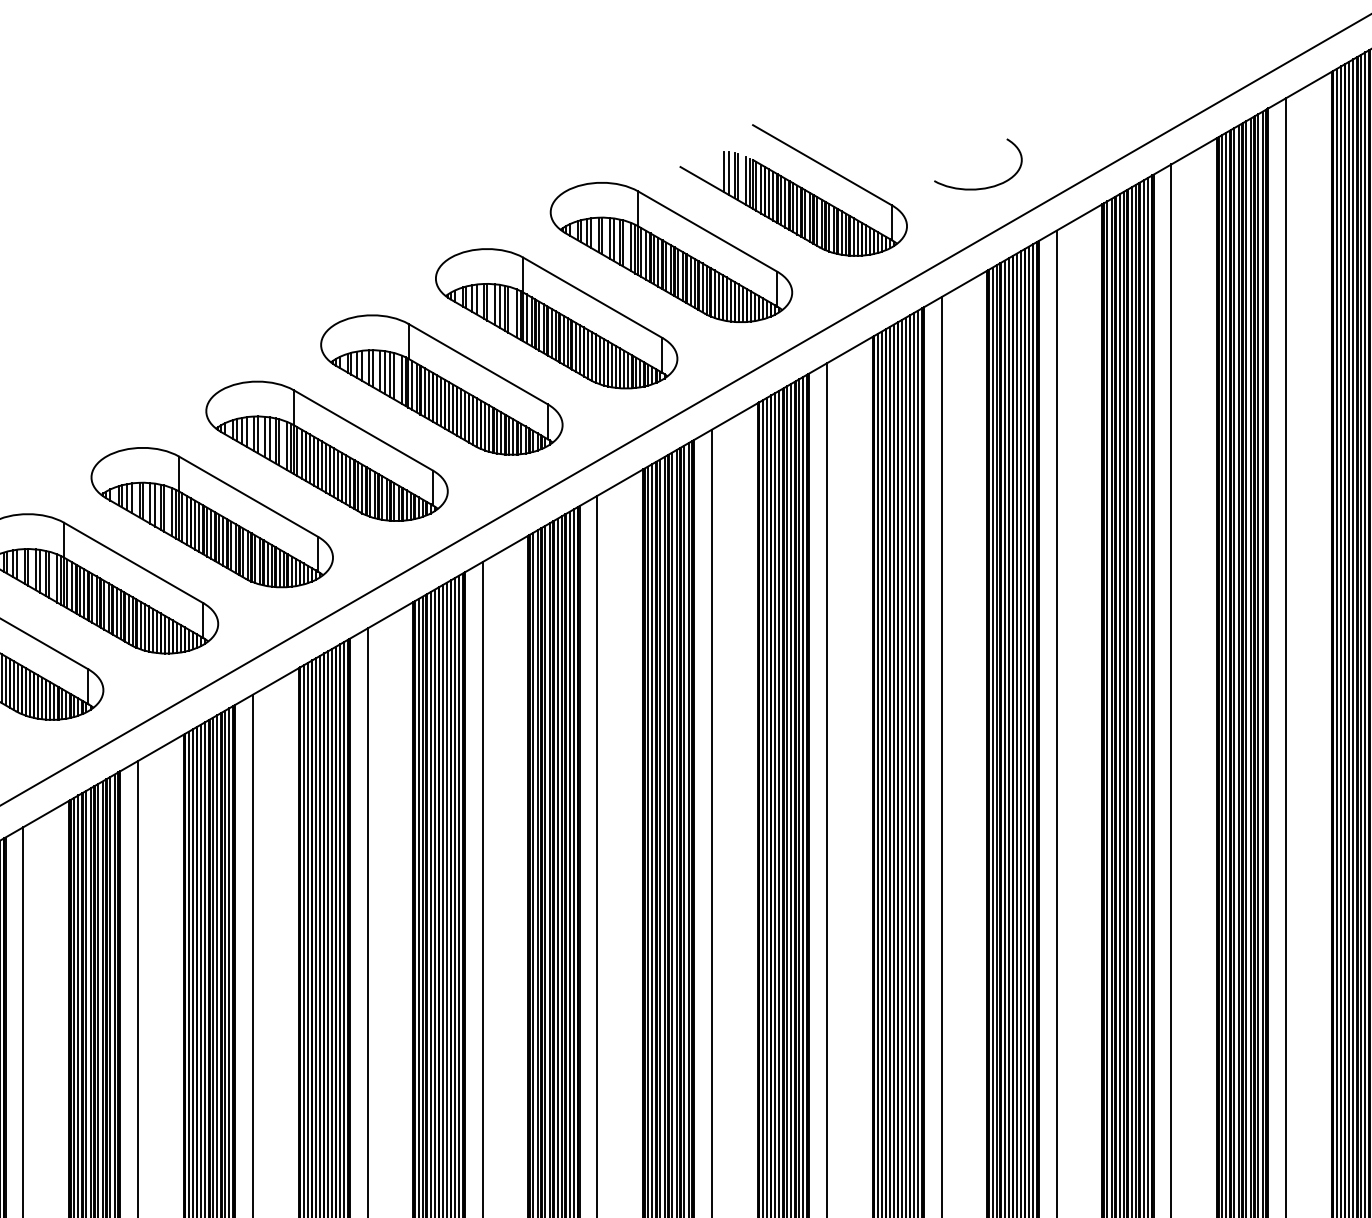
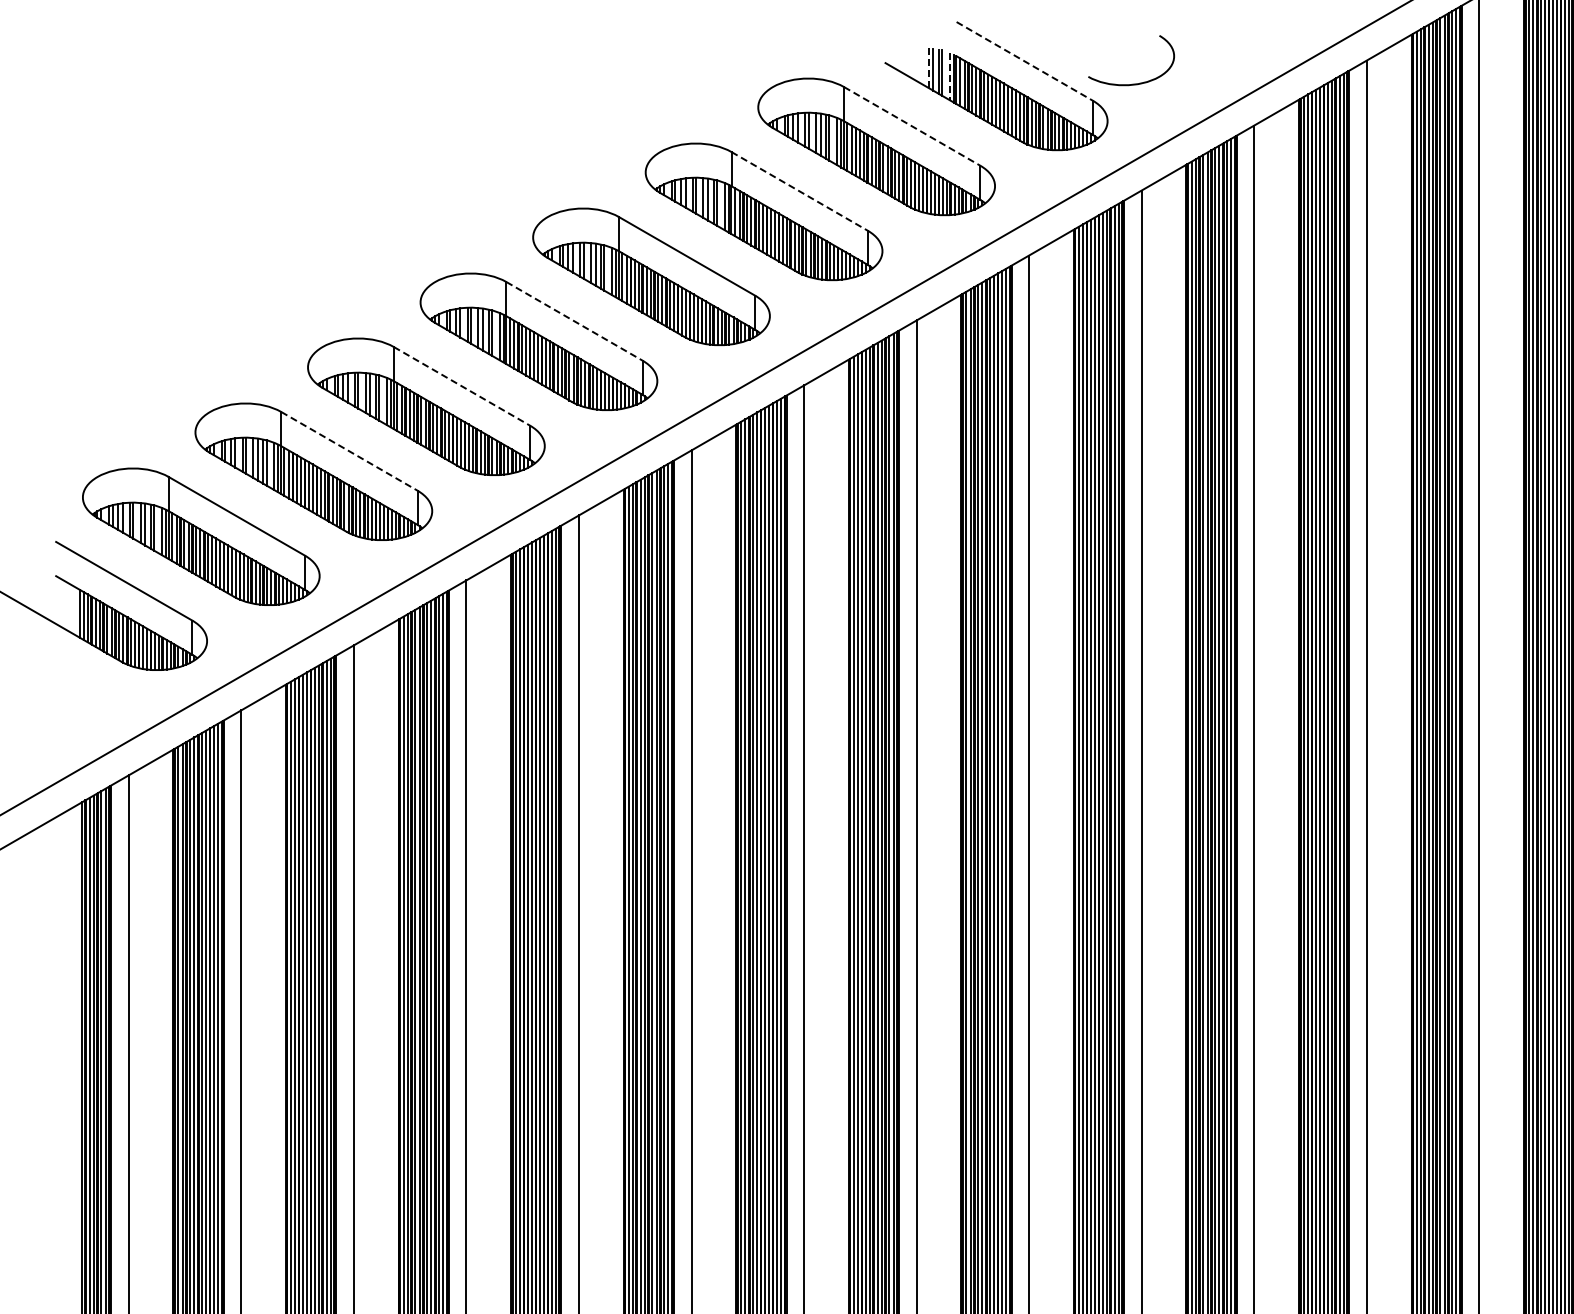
line: (822, 165) -> (1024, 61), solid -> dashed
line: (724, 172) -> (928, 68), solid -> dashed
line: (745, 180) -> (949, 76), solid -> dashed
curve: (979, 187) -> (1132, 83), moved
line: (708, 231) -> (912, 126), solid -> dashed
line: (592, 297) -> (799, 191), solid -> dashed
line: (363, 430) -> (574, 321), solid -> dashed
line: (248, 496) -> (461, 386), solid -> dashed
line: (133, 563) -> (349, 451), solid -> dashed

